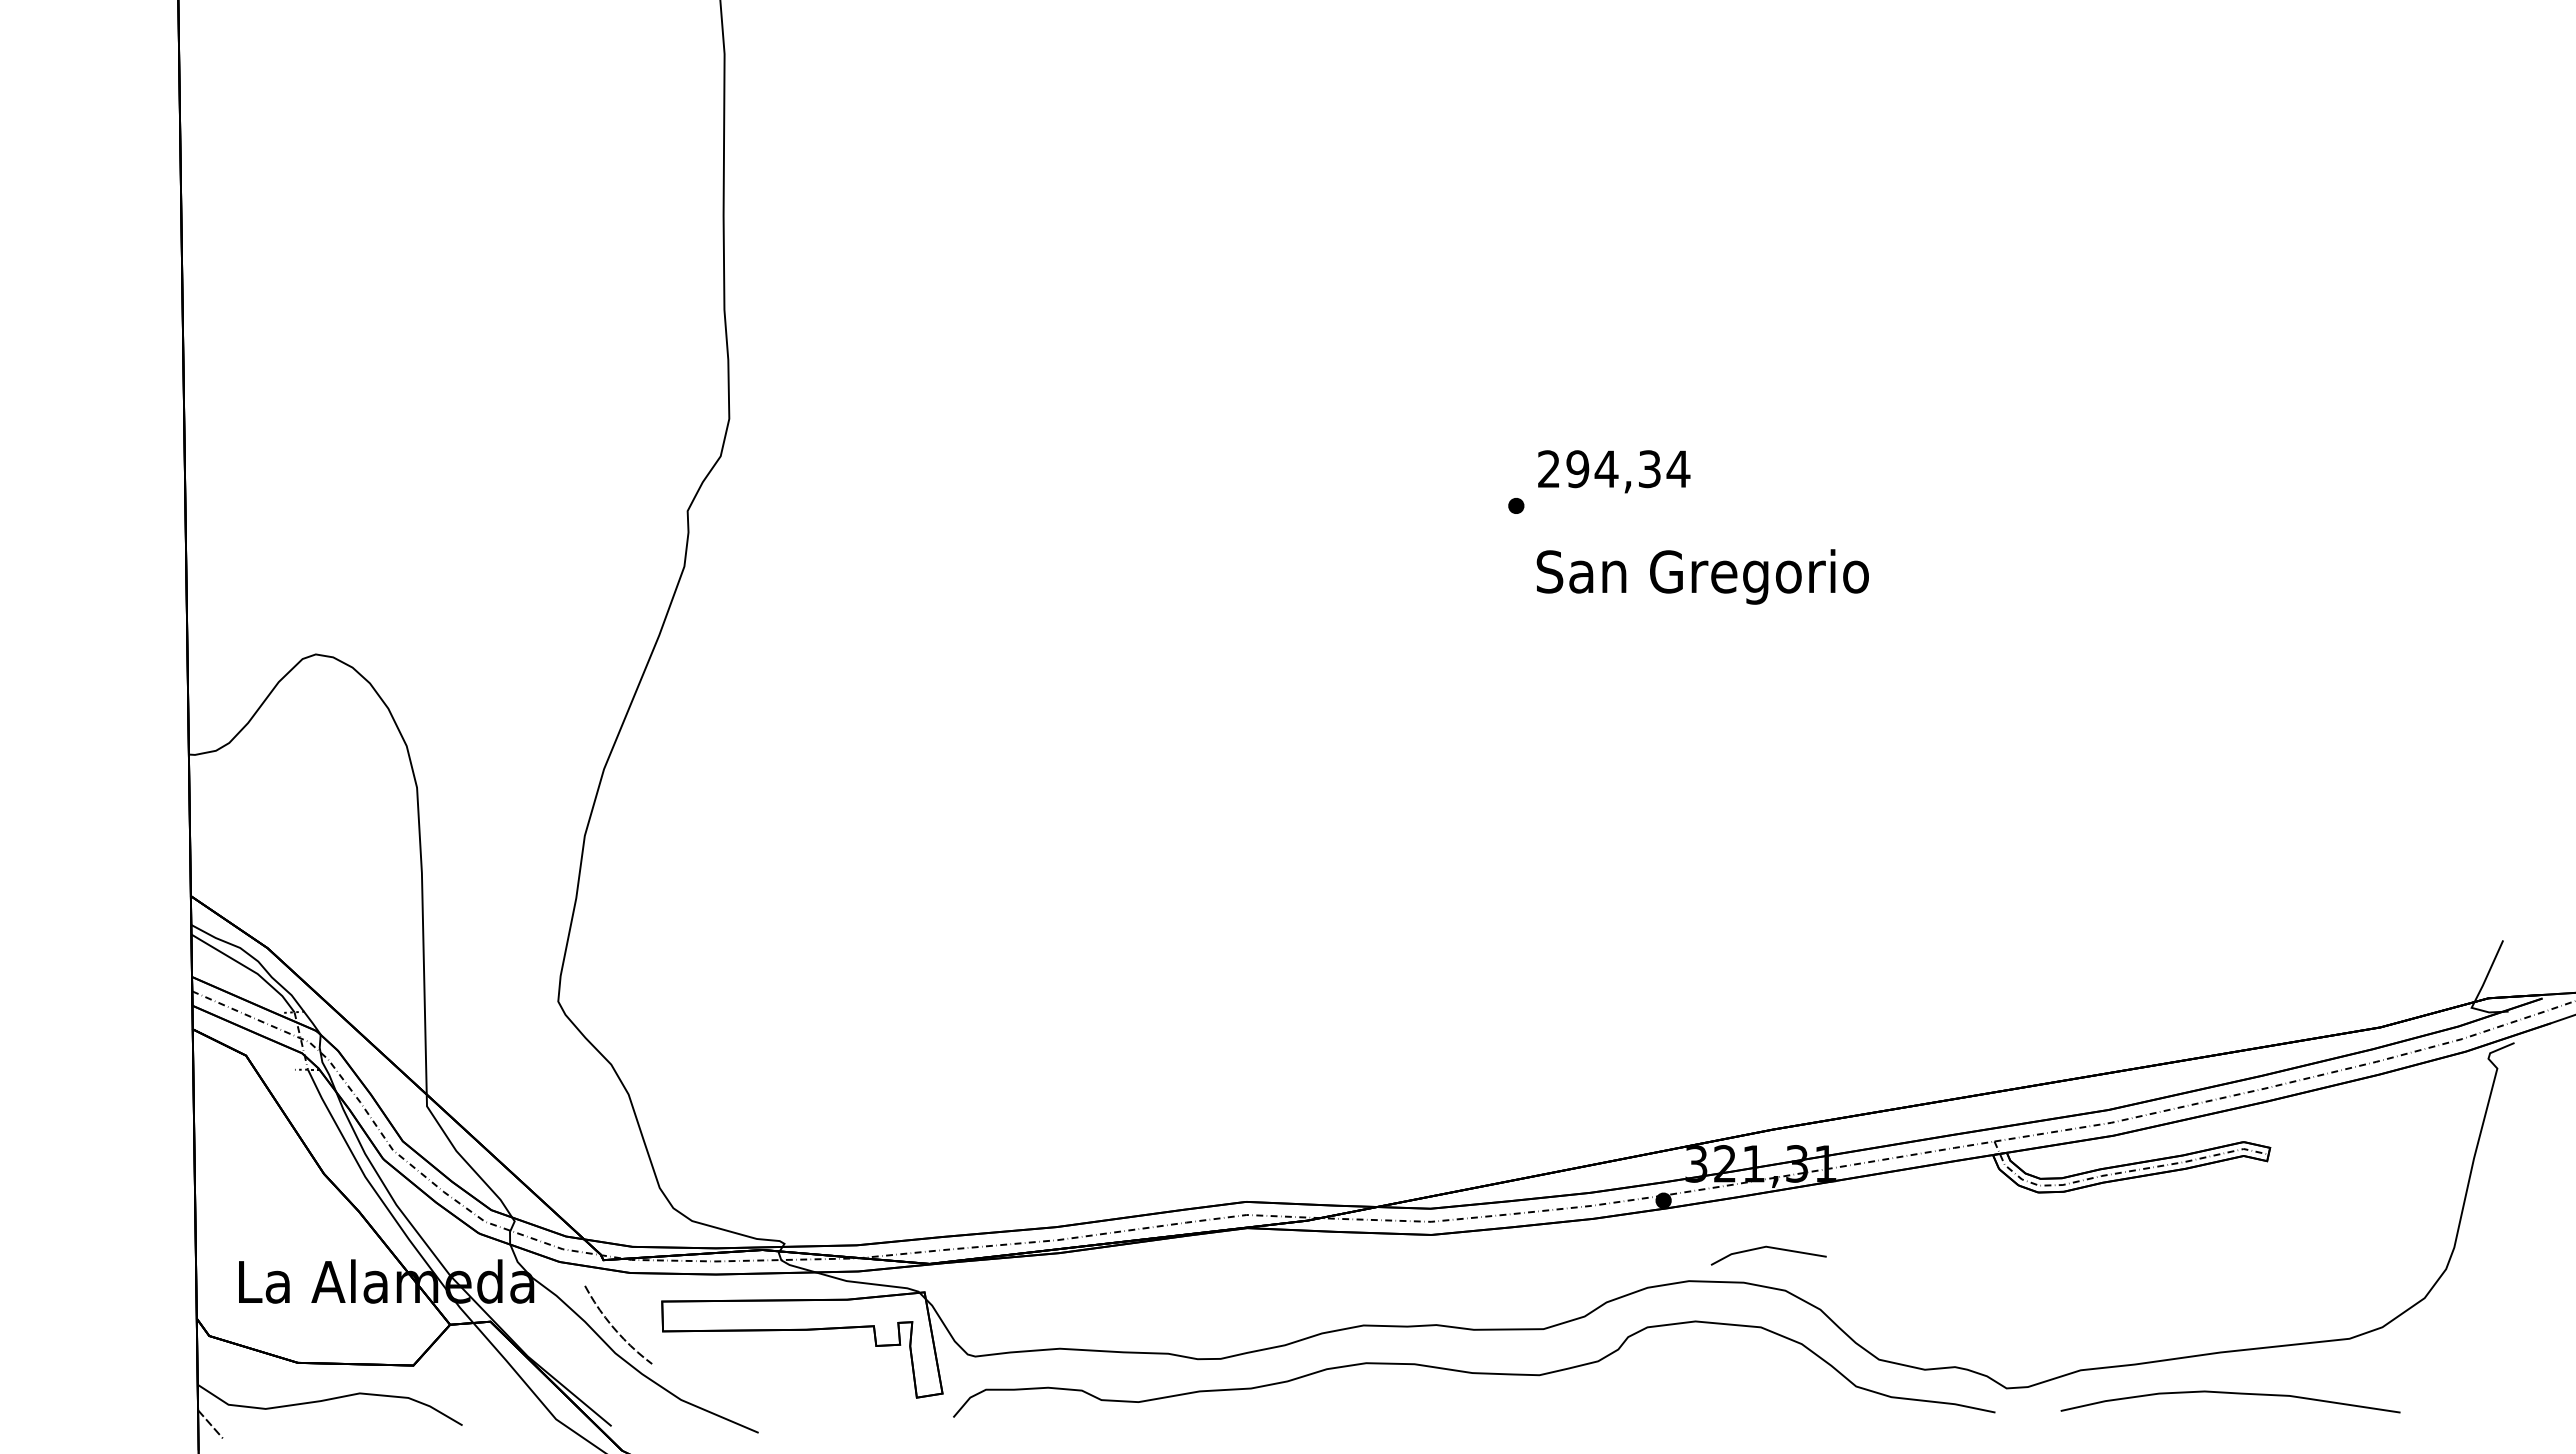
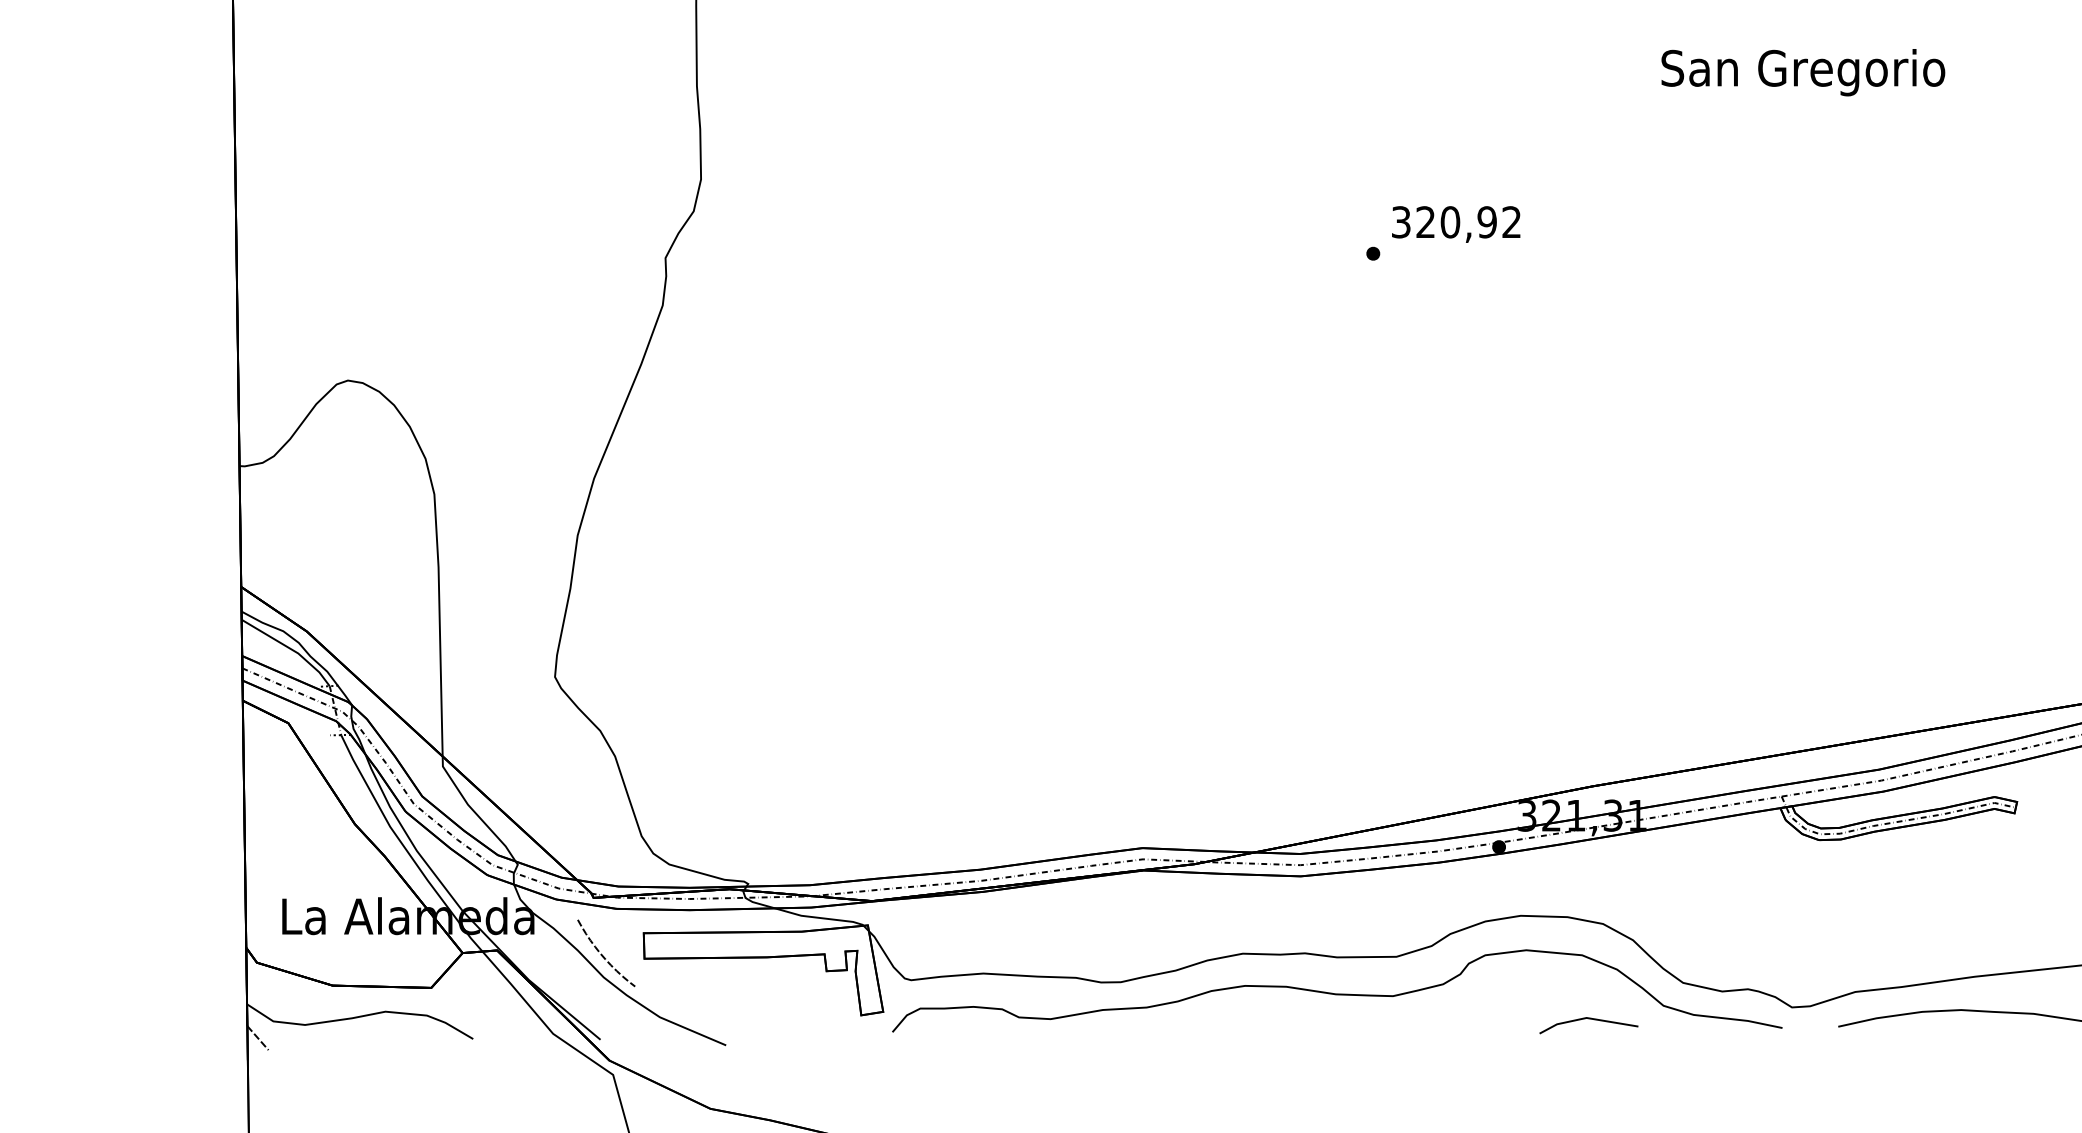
text: (1614, 469) -> (1457, 222), 294,34 -> 320,92
text: (1702, 576) -> (1803, 72), moved
line: (1769, 1248) -> (1589, 1019), moved

